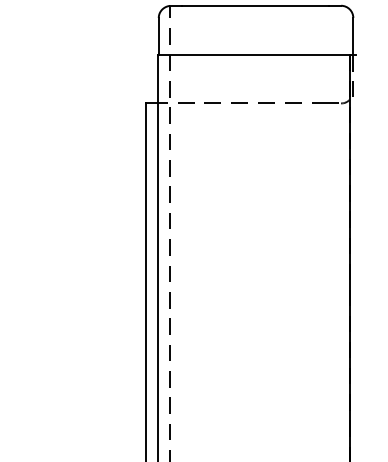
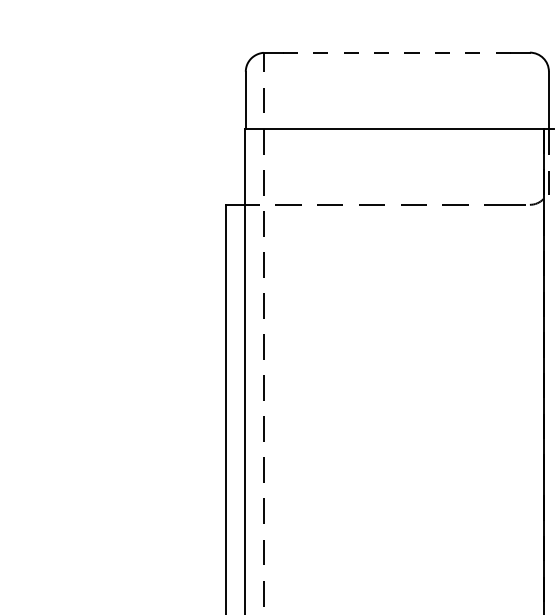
line: (255, 5) -> (396, 52), solid -> dashed

